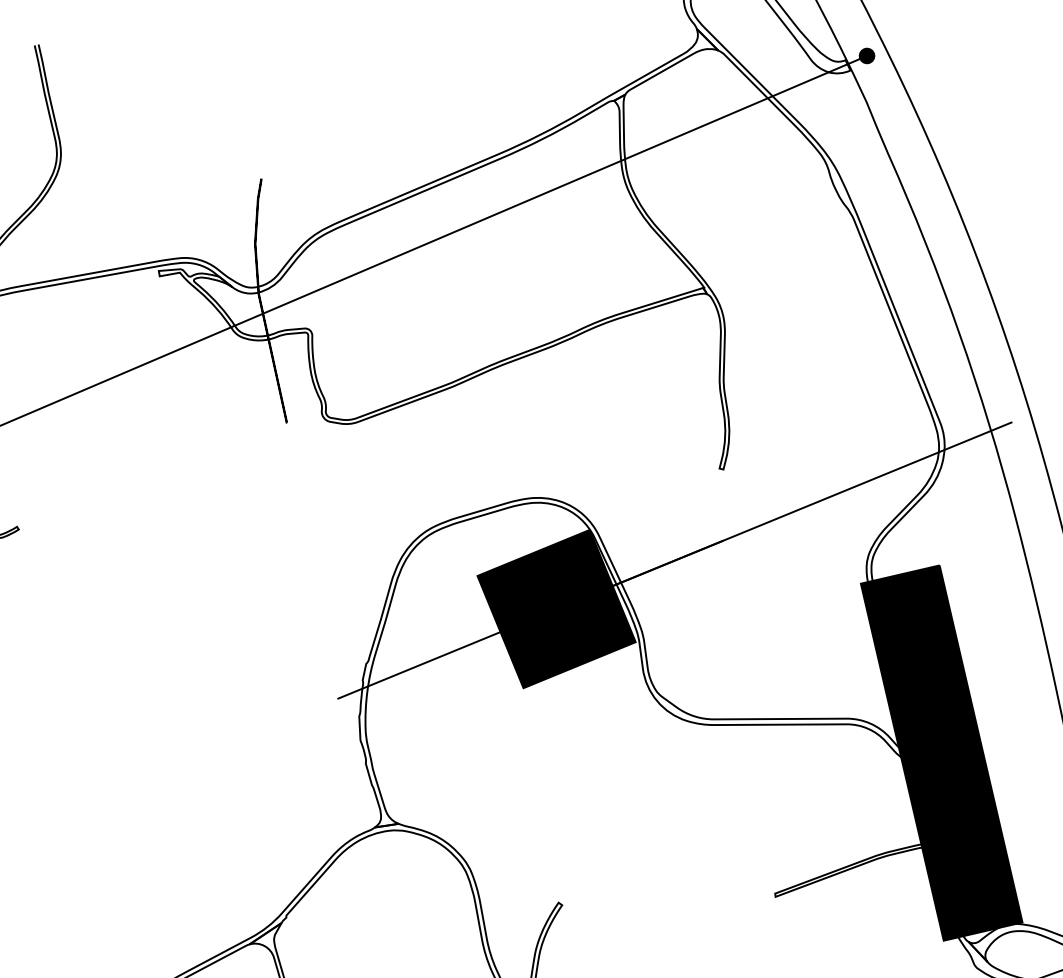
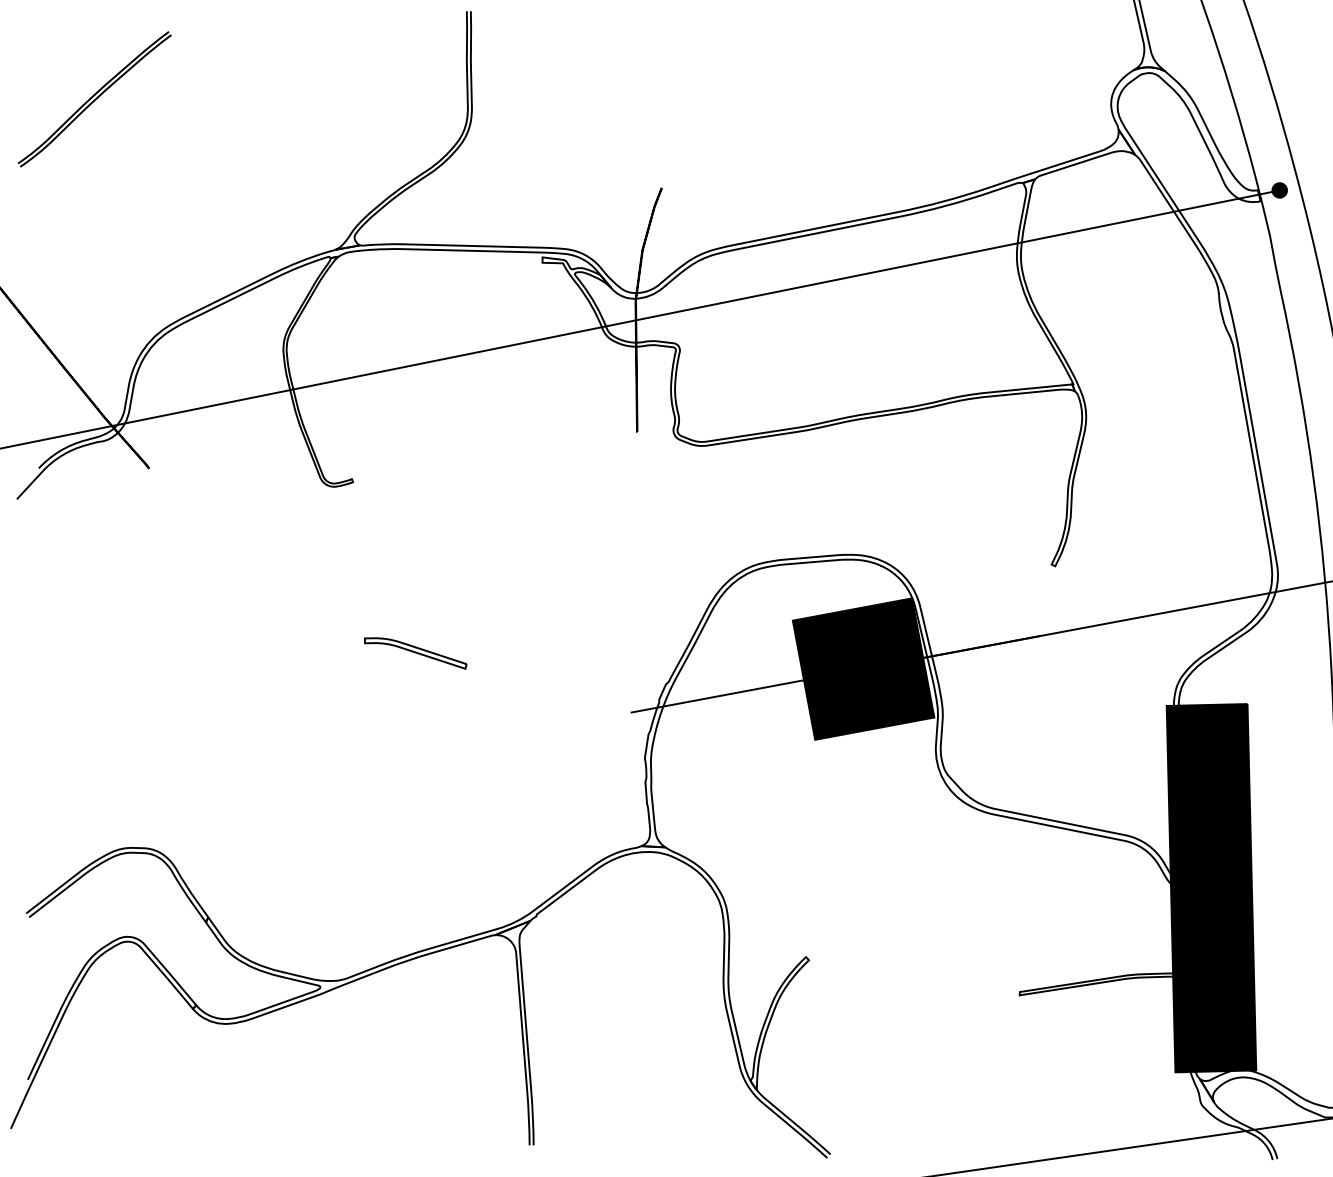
part: (114, 684) -> (415, 653), added

